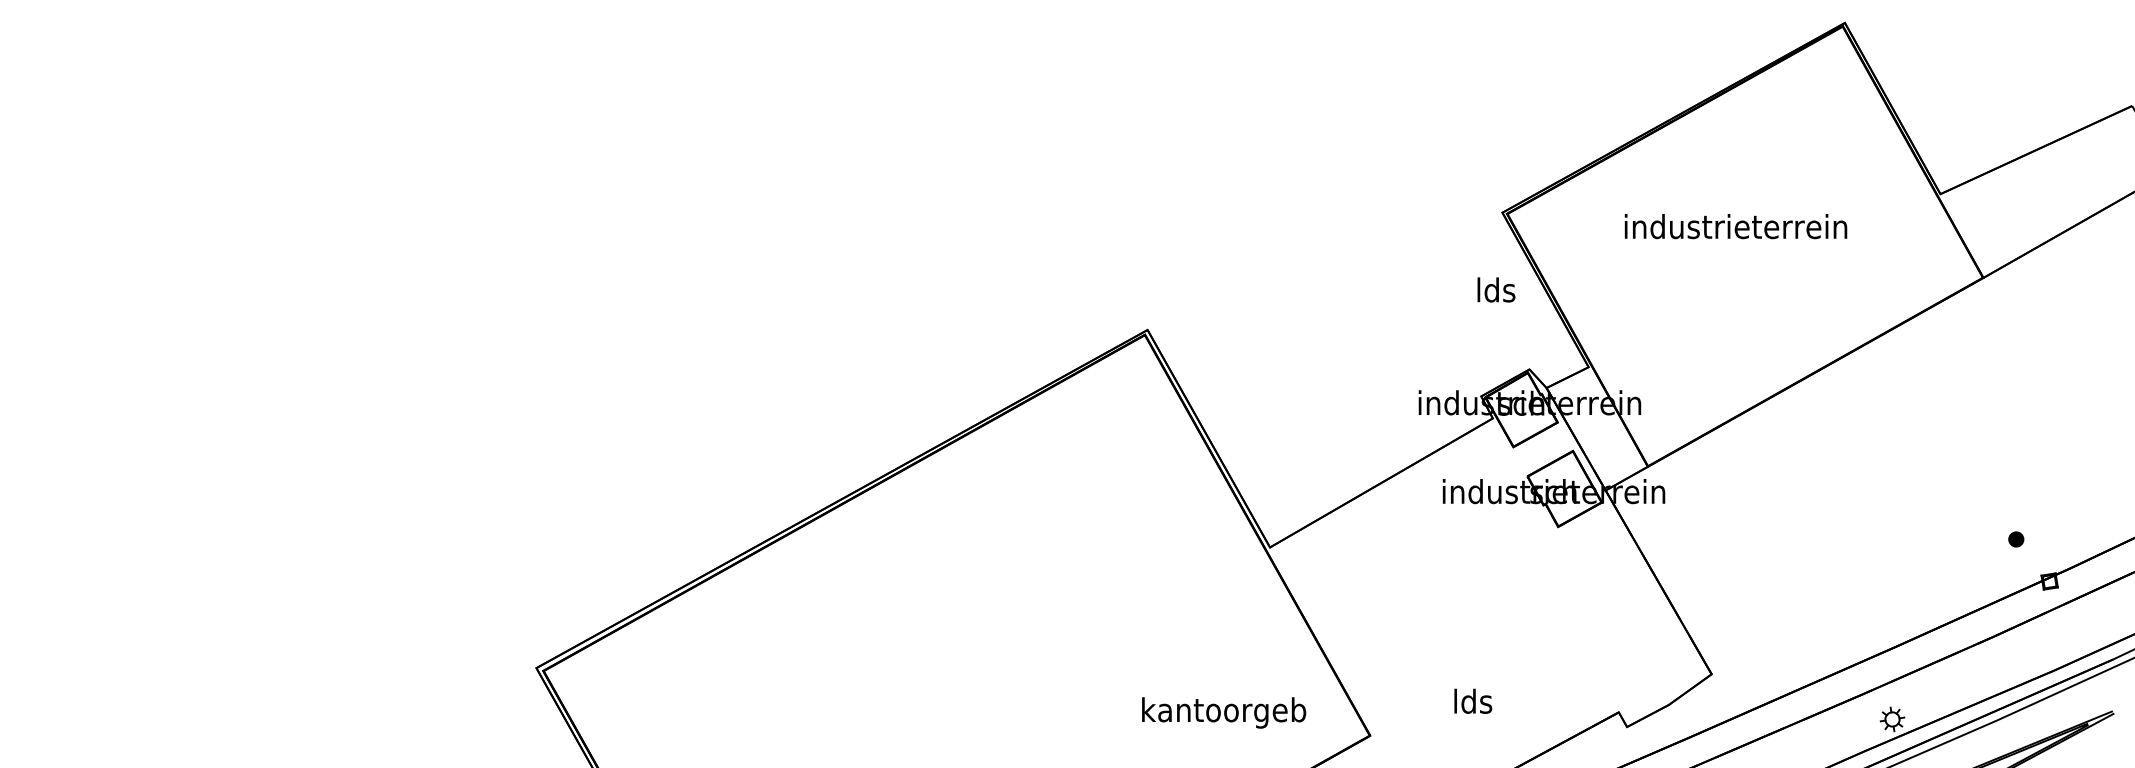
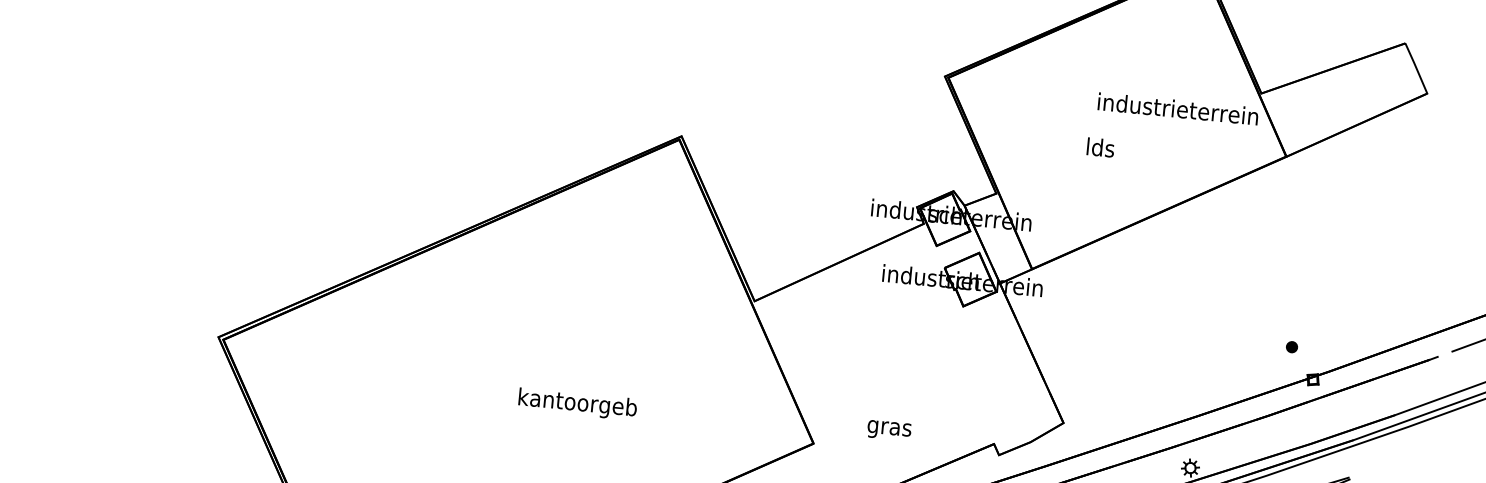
text: (1735, 226) -> (1177, 108), moved
text: (1496, 289) -> (1100, 147), moved
text: (1472, 704) -> (889, 428), lds -> gras
text: (1224, 712) -> (578, 404), moved

